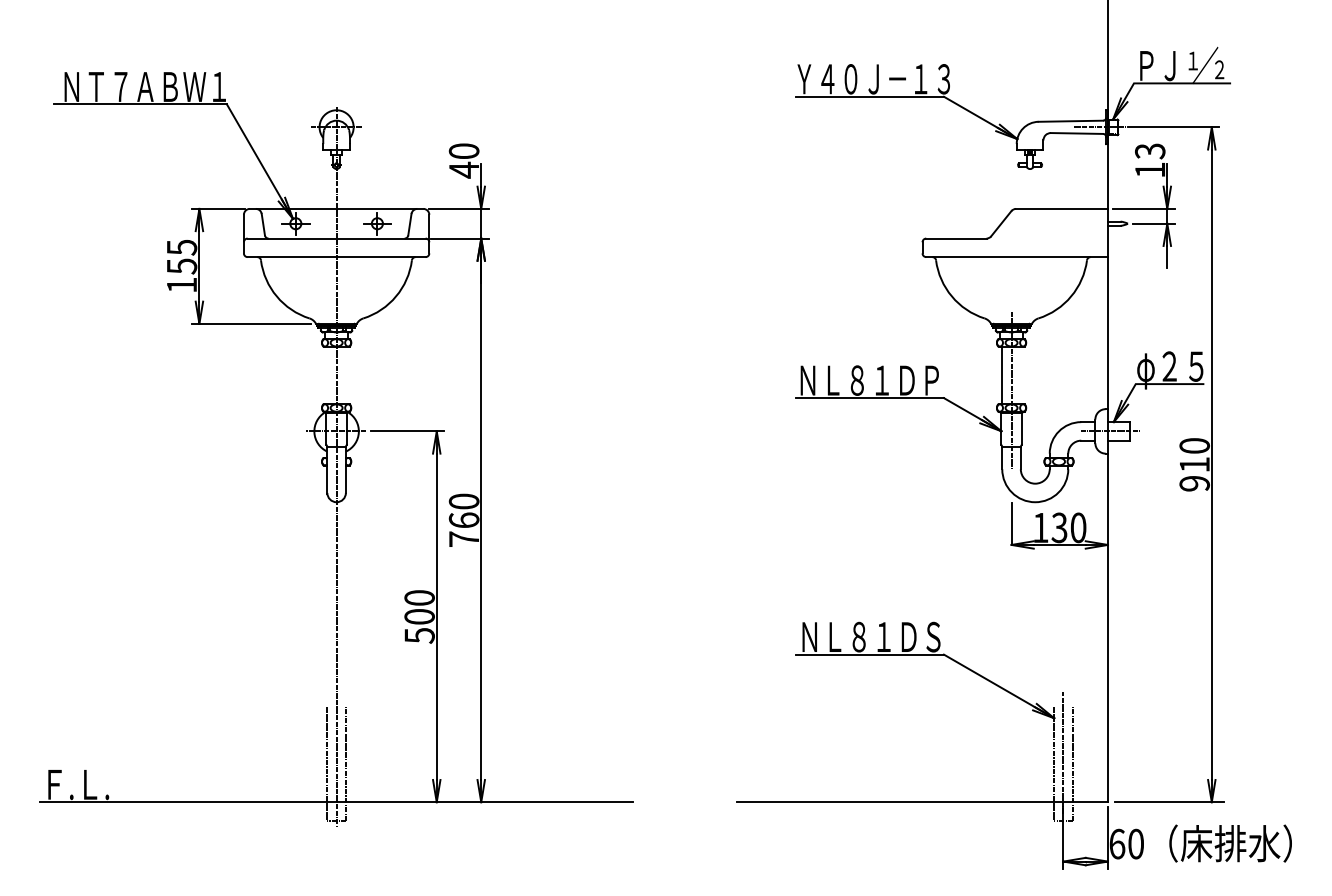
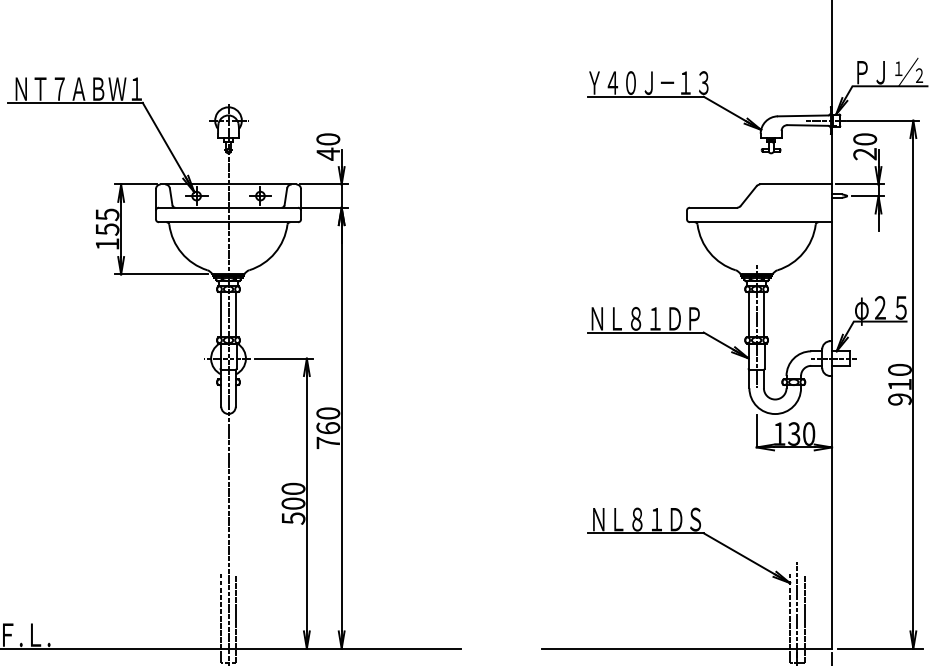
text: (1150, 160) -> (865, 146), 13 -> 20
line: (327, 374) -> (221, 314), added
line: (345, 374) -> (235, 314), added
line: (1020, 374) -> (763, 314), added

